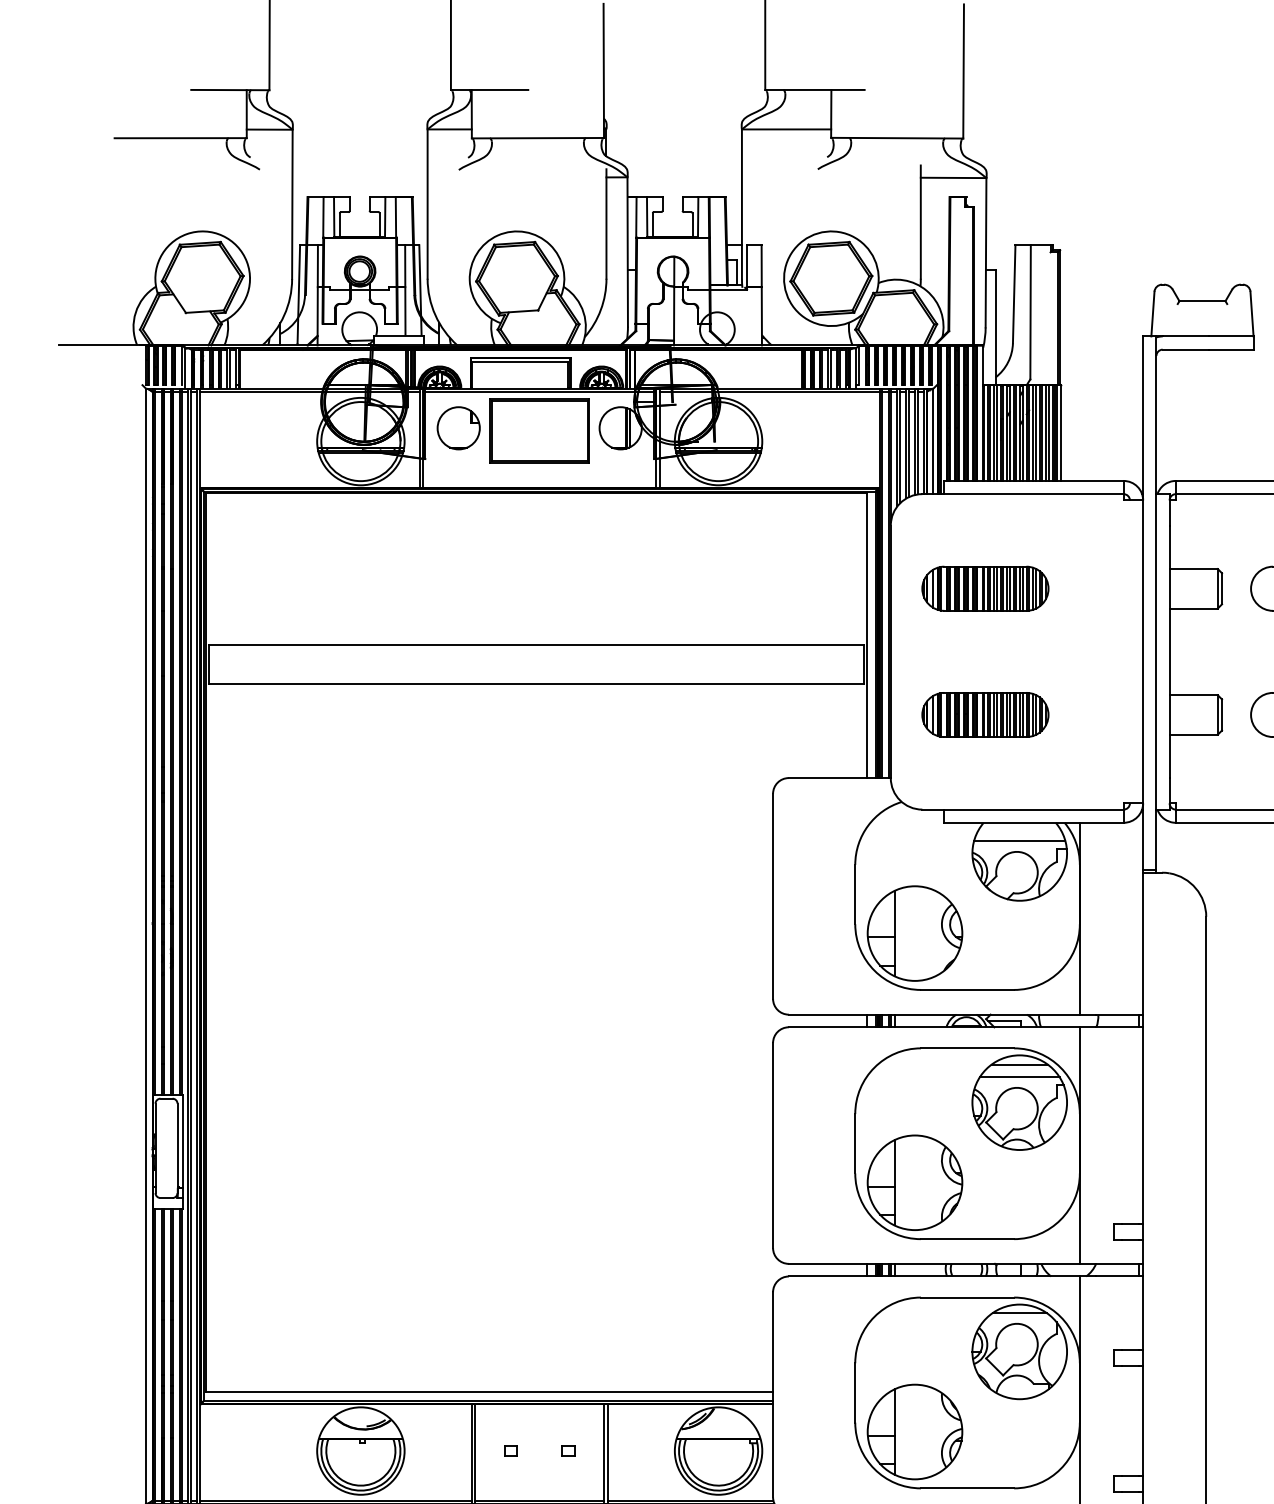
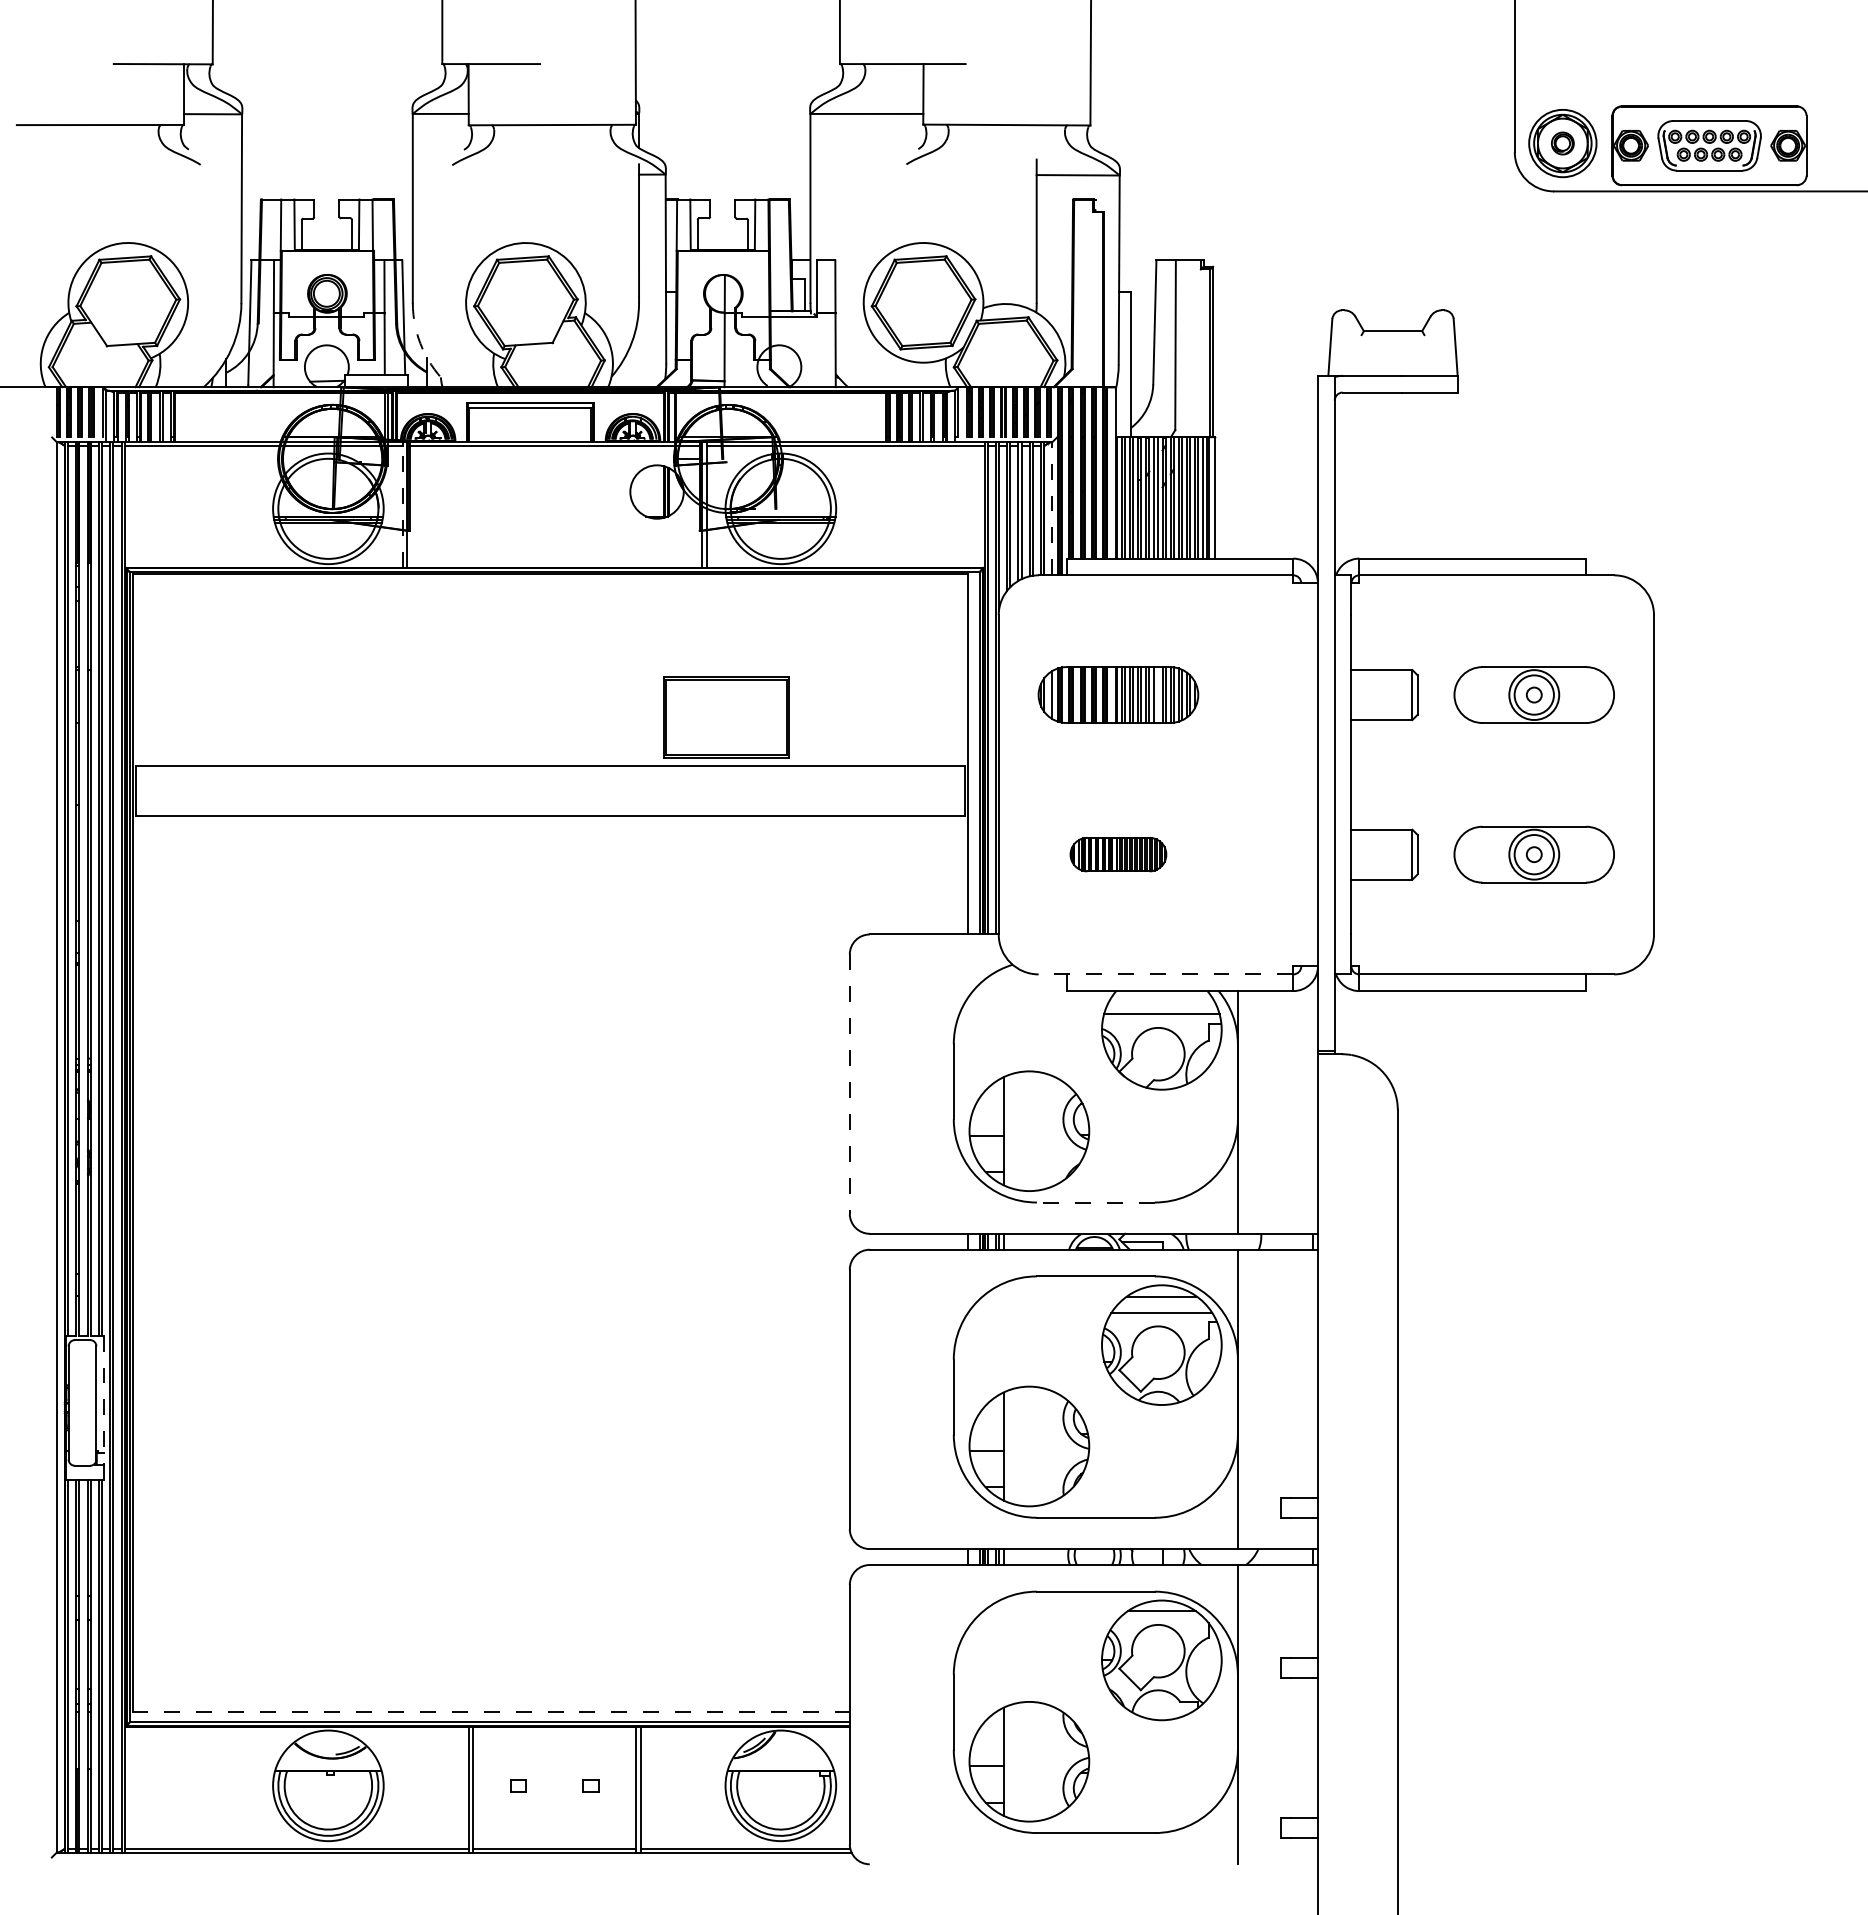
arc: (435, 315) -> (422, 349), solid -> dashed
part: (458, 427) -> (451, 491), removed
part: (539, 431) -> (726, 717), moved
line: (419, 439) -> (402, 506), solid -> dashed
line: (933, 441) -> (1052, 508), solid -> dashed
line: (1016, 589) -> (1157, 695), removed
part: (985, 714) -> (1118, 854), size x0.6
line: (1022, 809) -> (1165, 974), solid -> dashed
line: (772, 896) -> (849, 1084), solid -> dashed
line: (967, 989) -> (1095, 1202), solid -> dashed
line: (183, 1152) -> (103, 1408), solid -> dashed
line: (489, 1392) -> (491, 1711), solid -> dashed

